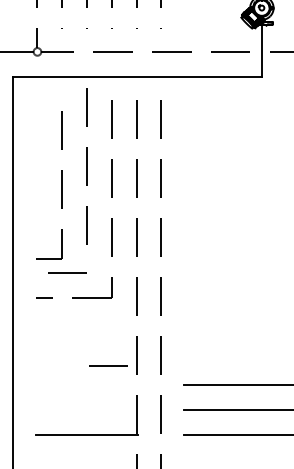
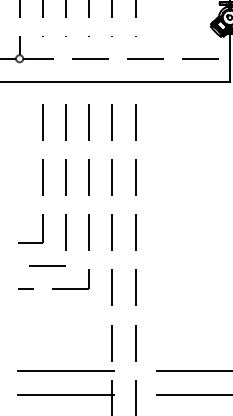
line: (86, 166) -> (65, 177), moved
part: (61, 185) -> (42, 173), moved
line: (108, 365) -> (86, 352), removed
line: (86, 385) -> (65, 371), added
line: (86, 410) -> (65, 394), added

